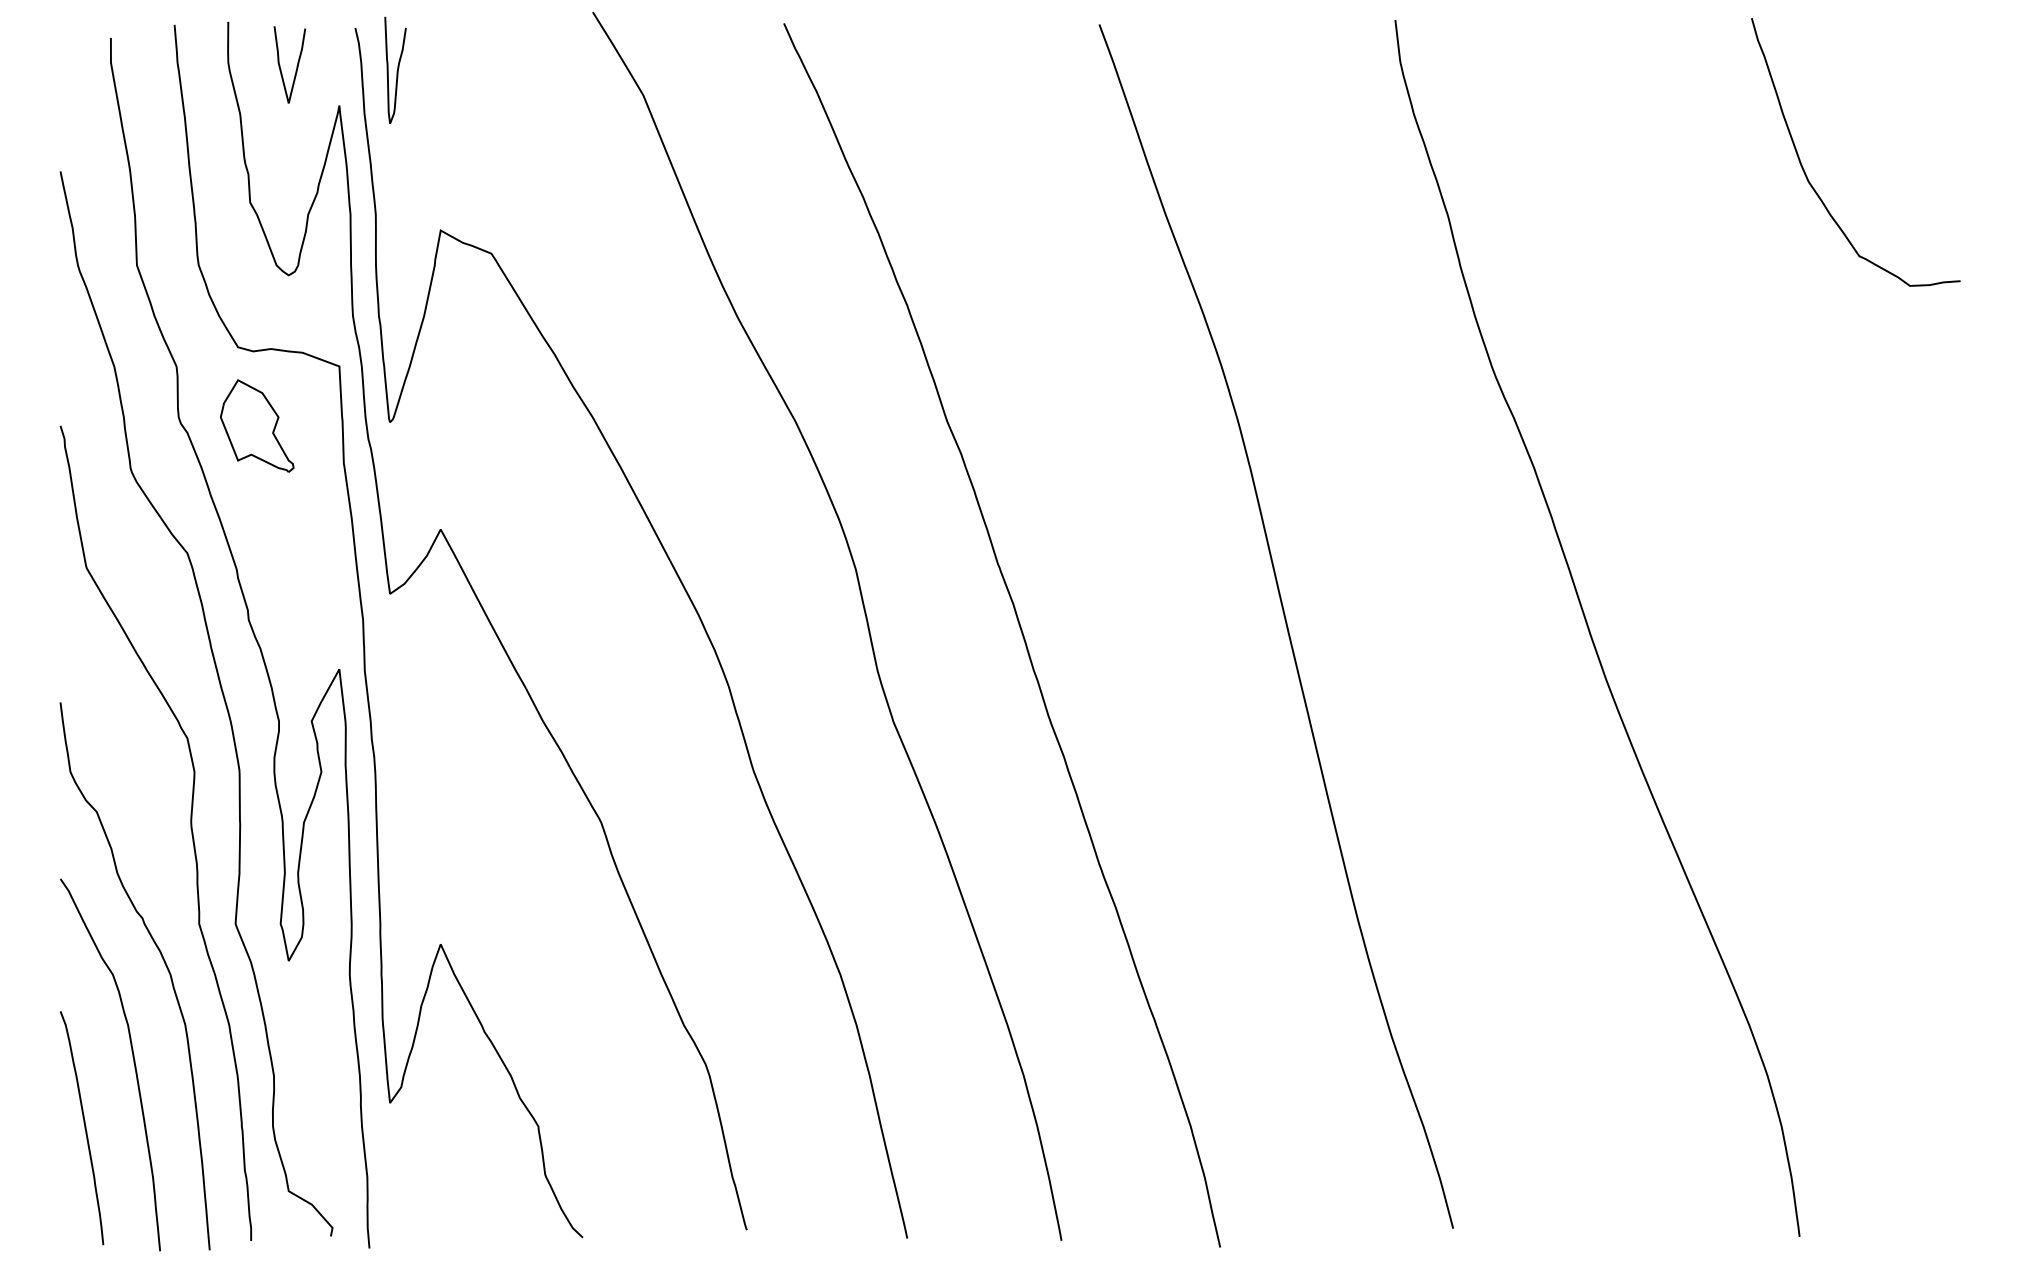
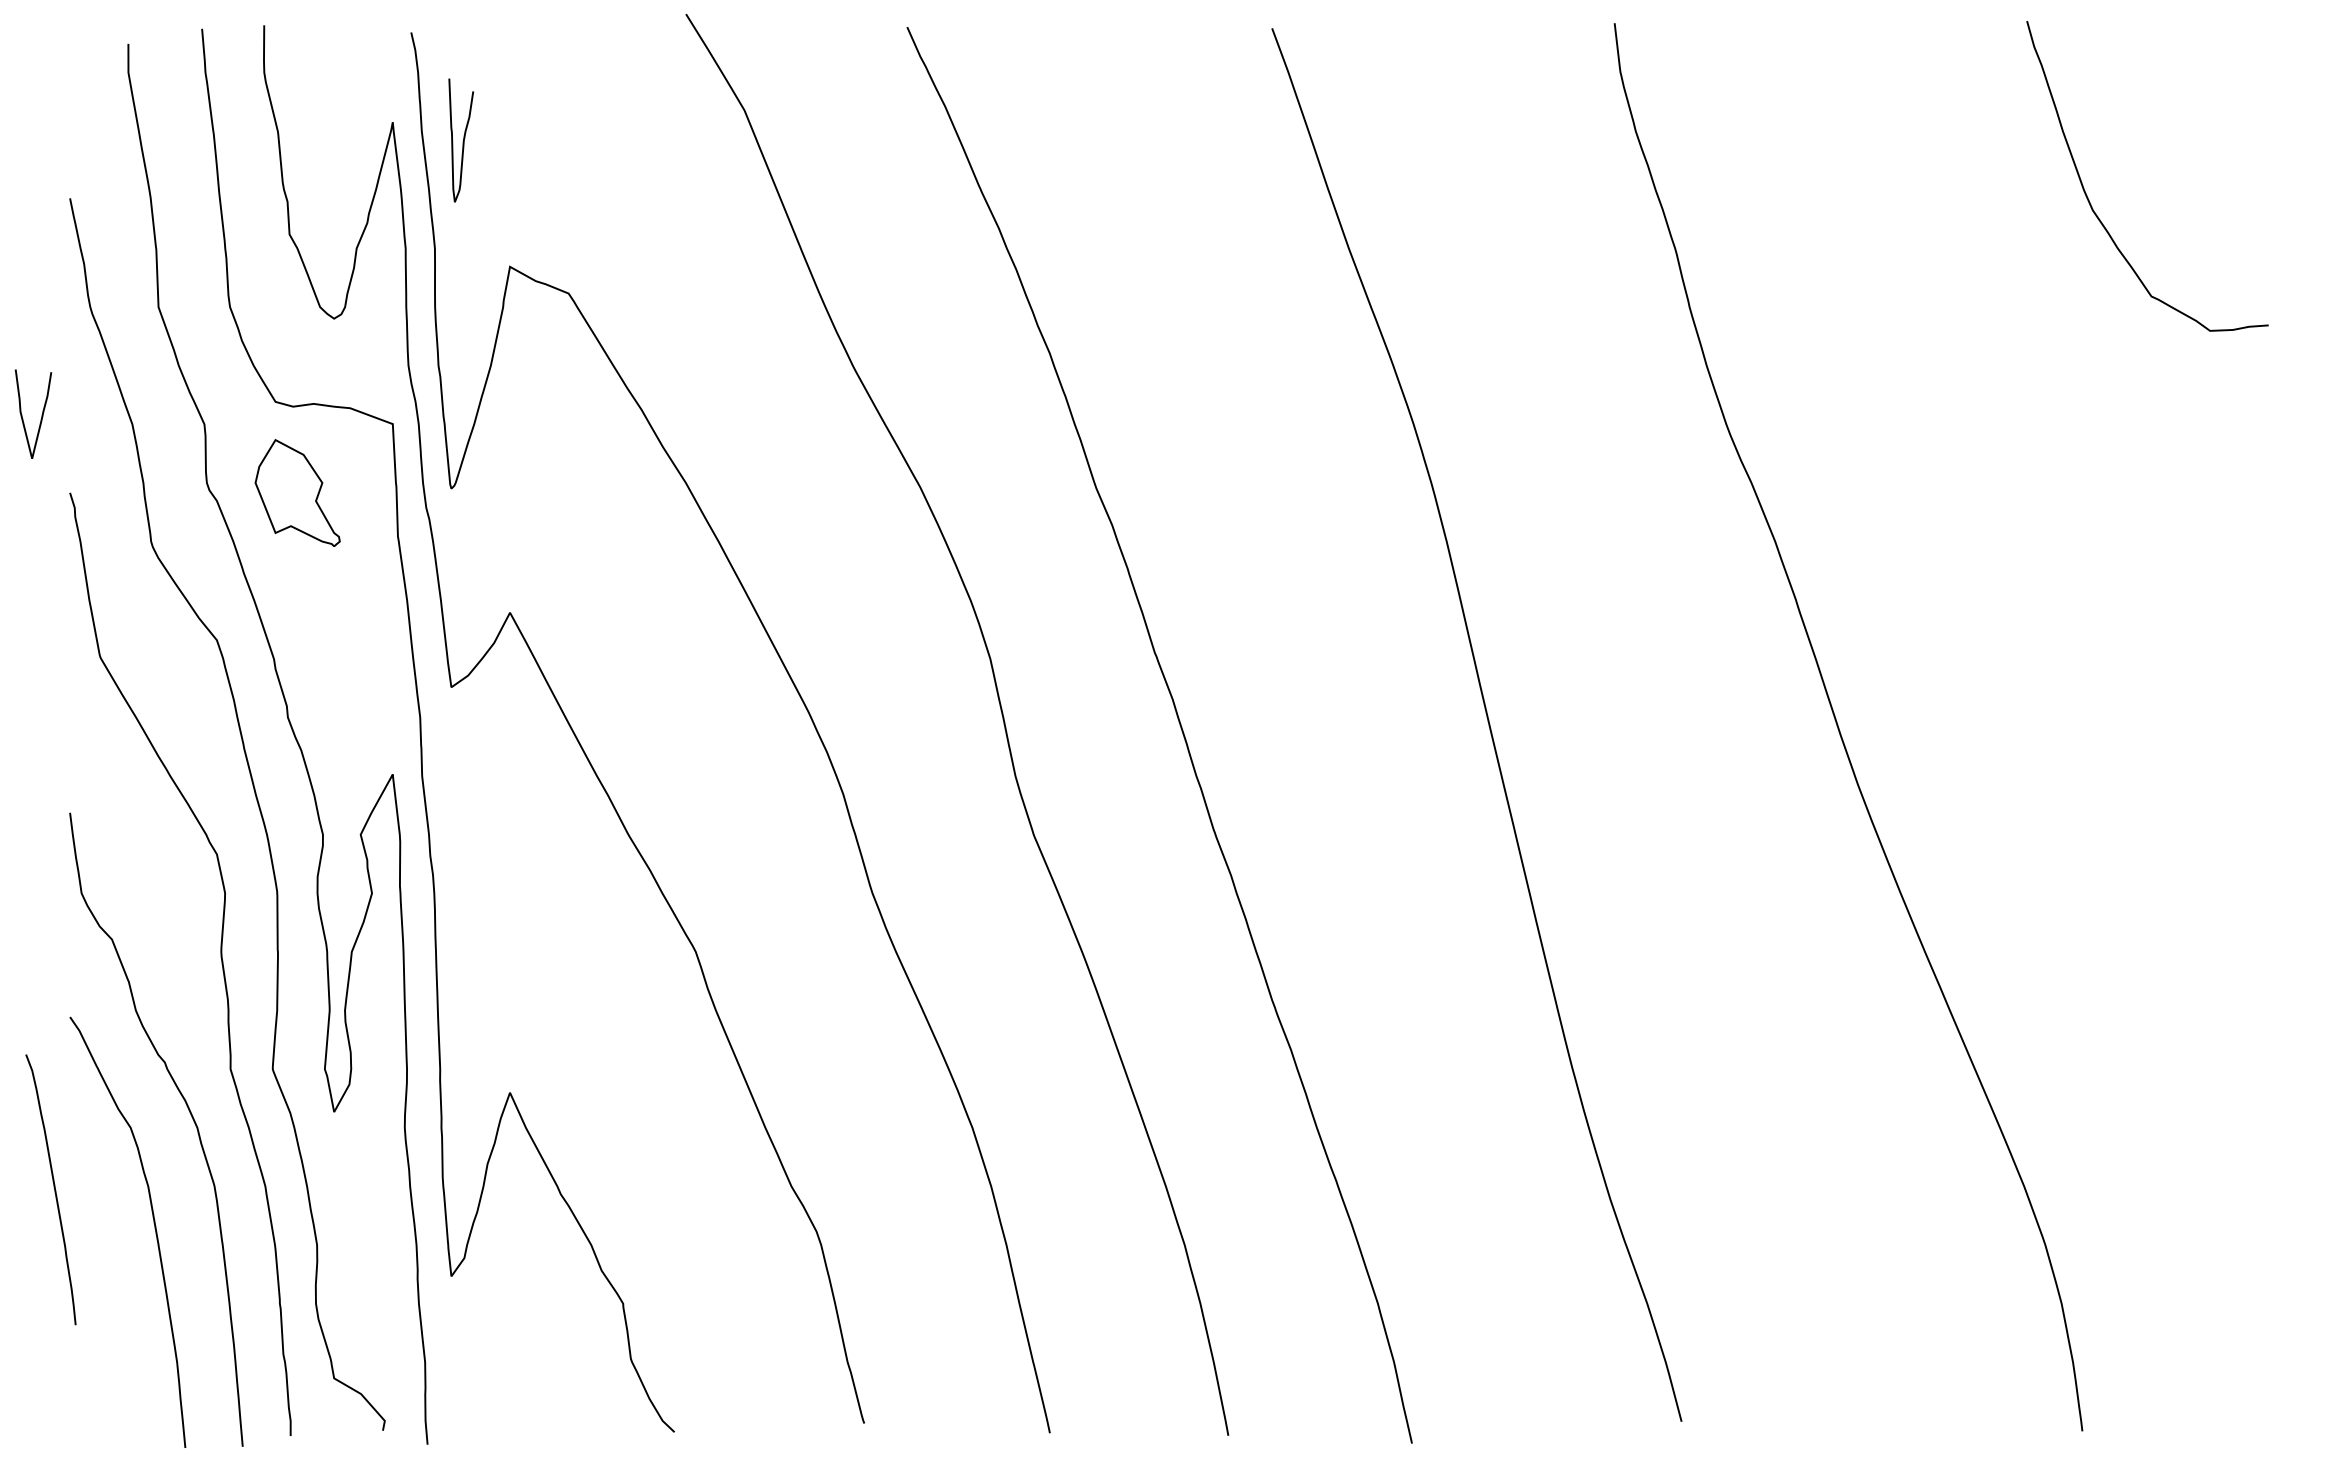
curve: (296, 66) -> (41, 416), moved
curve: (396, 70) -> (462, 140), moved
curve: (84, 1128) -> (53, 1190), moved

